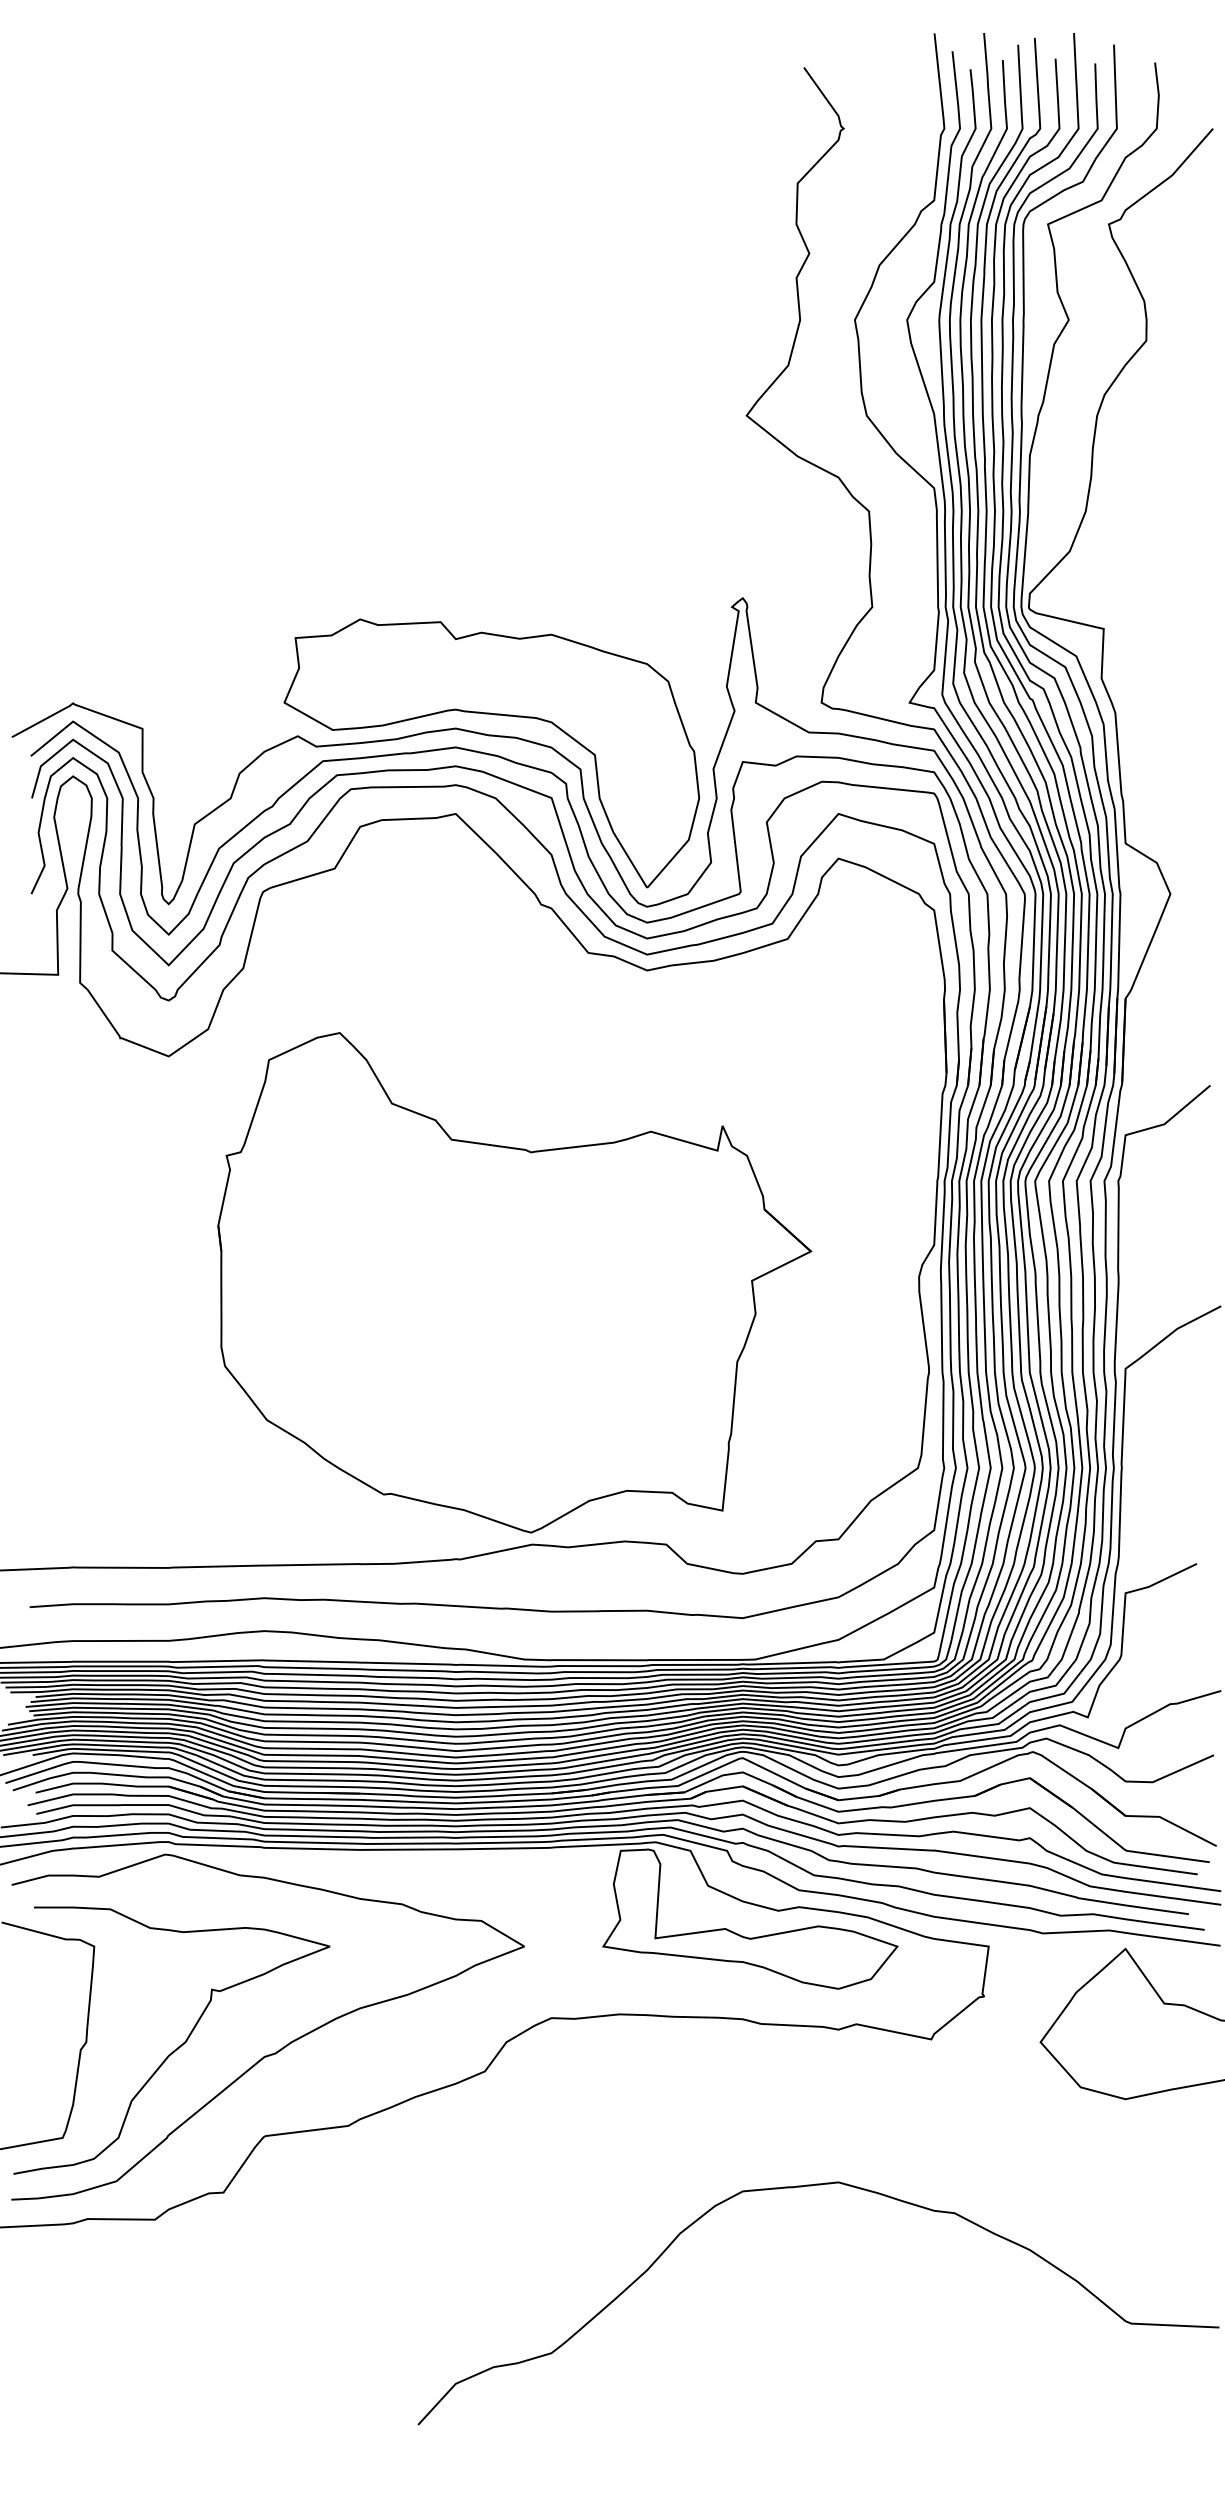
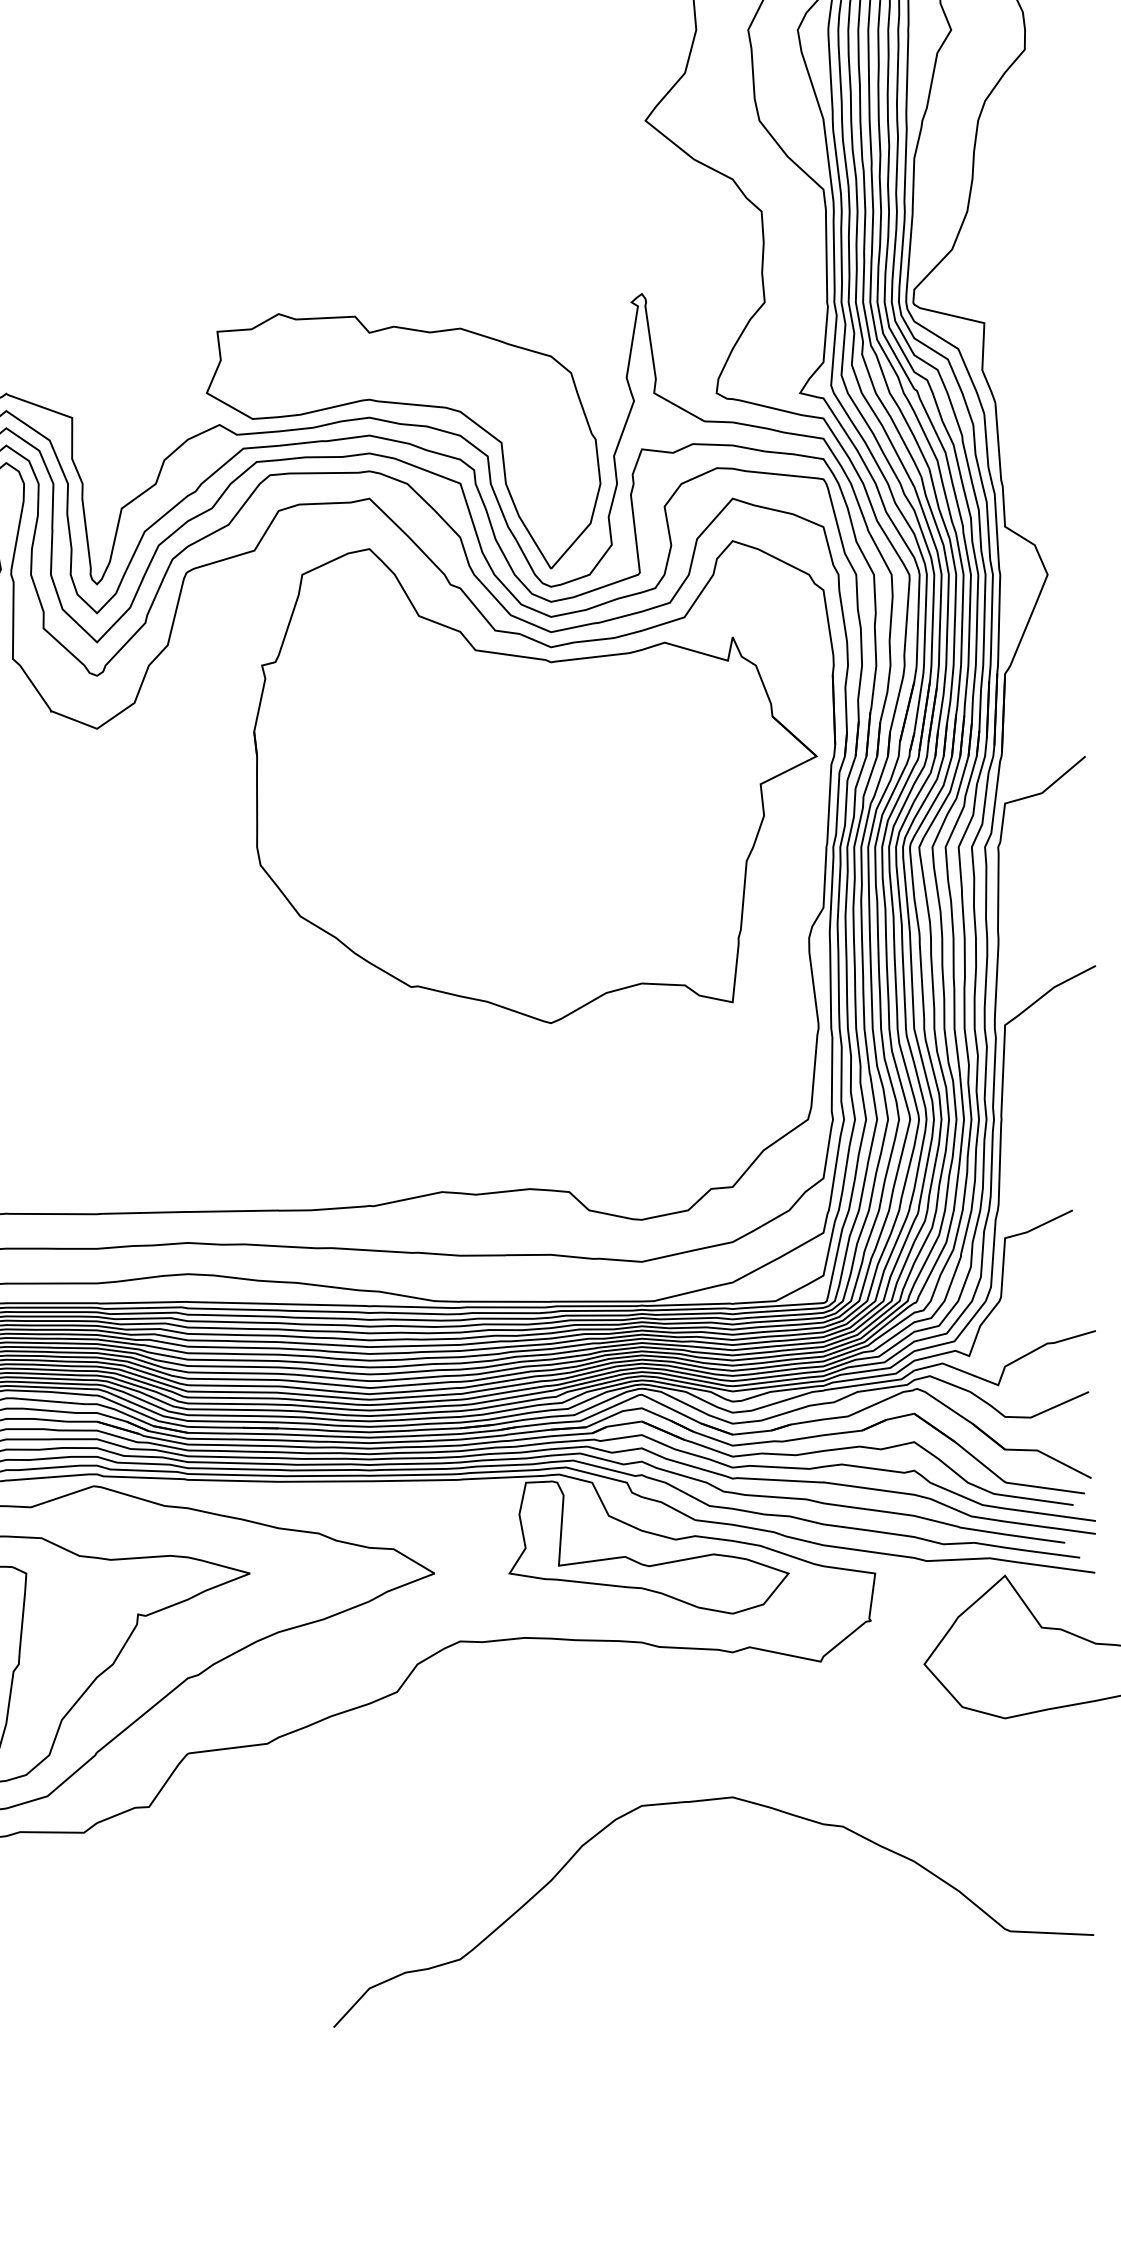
part: (514, 1282) -> (535, 785), moved

